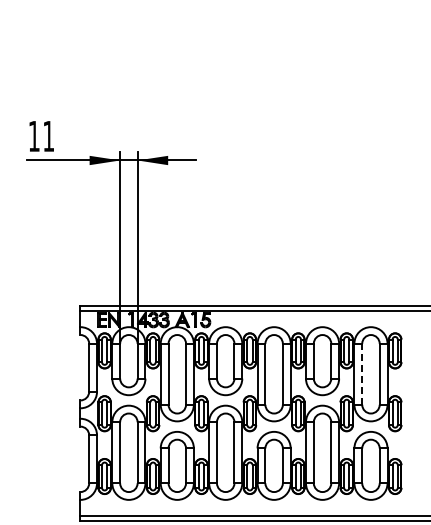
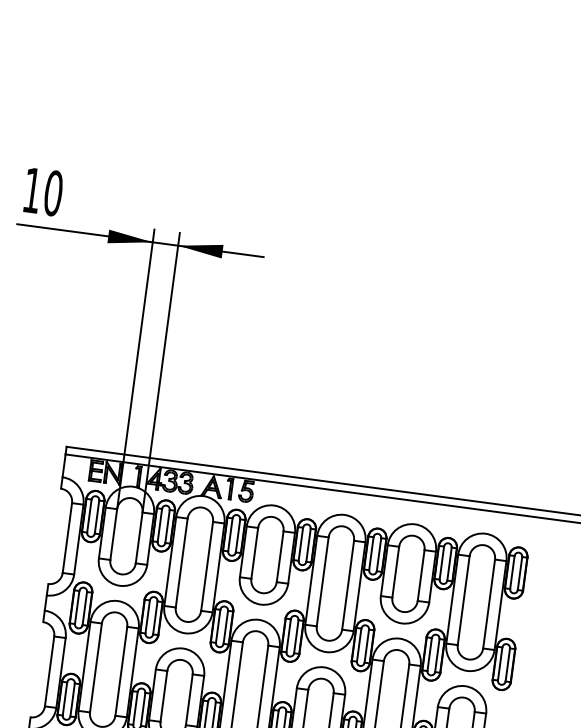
text: (48, 136) -> (53, 193), 11 -> 10
line: (362, 374) -> (464, 601), dashed -> solid

